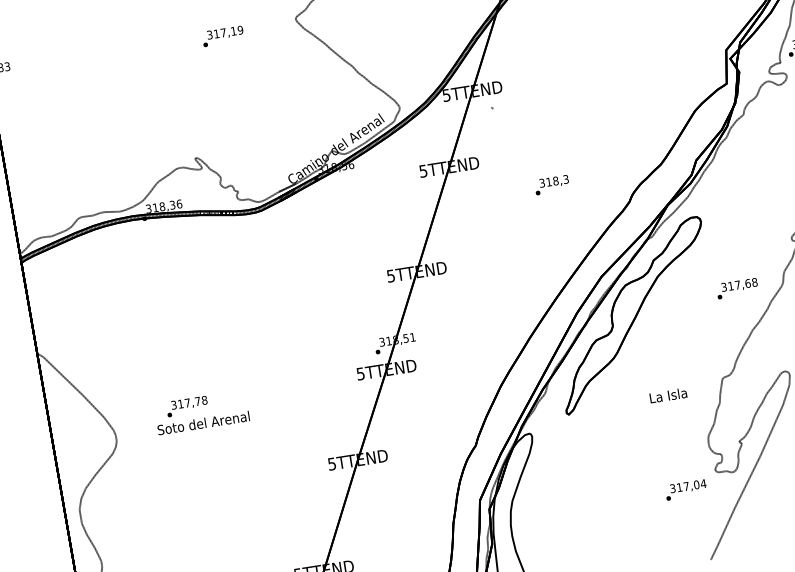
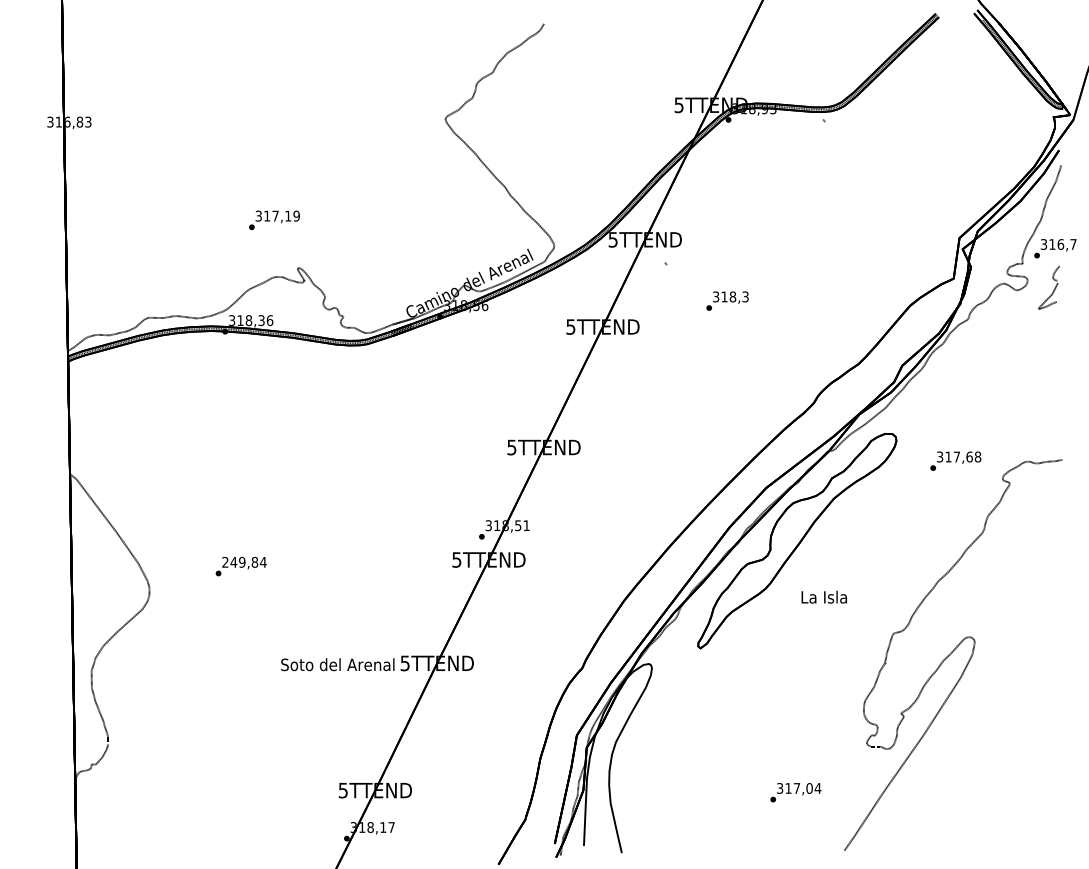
text: (223, 36) -> (274, 220), moved
text: (551, 184) -> (727, 300), moved
text: (737, 288) -> (955, 460), moved
text: (667, 395) -> (823, 596), moved
text: (189, 402) -> (244, 561), 317,78 -> 249,84
text: (203, 423) -> (337, 664), moved
text: (685, 489) -> (795, 792), moved

